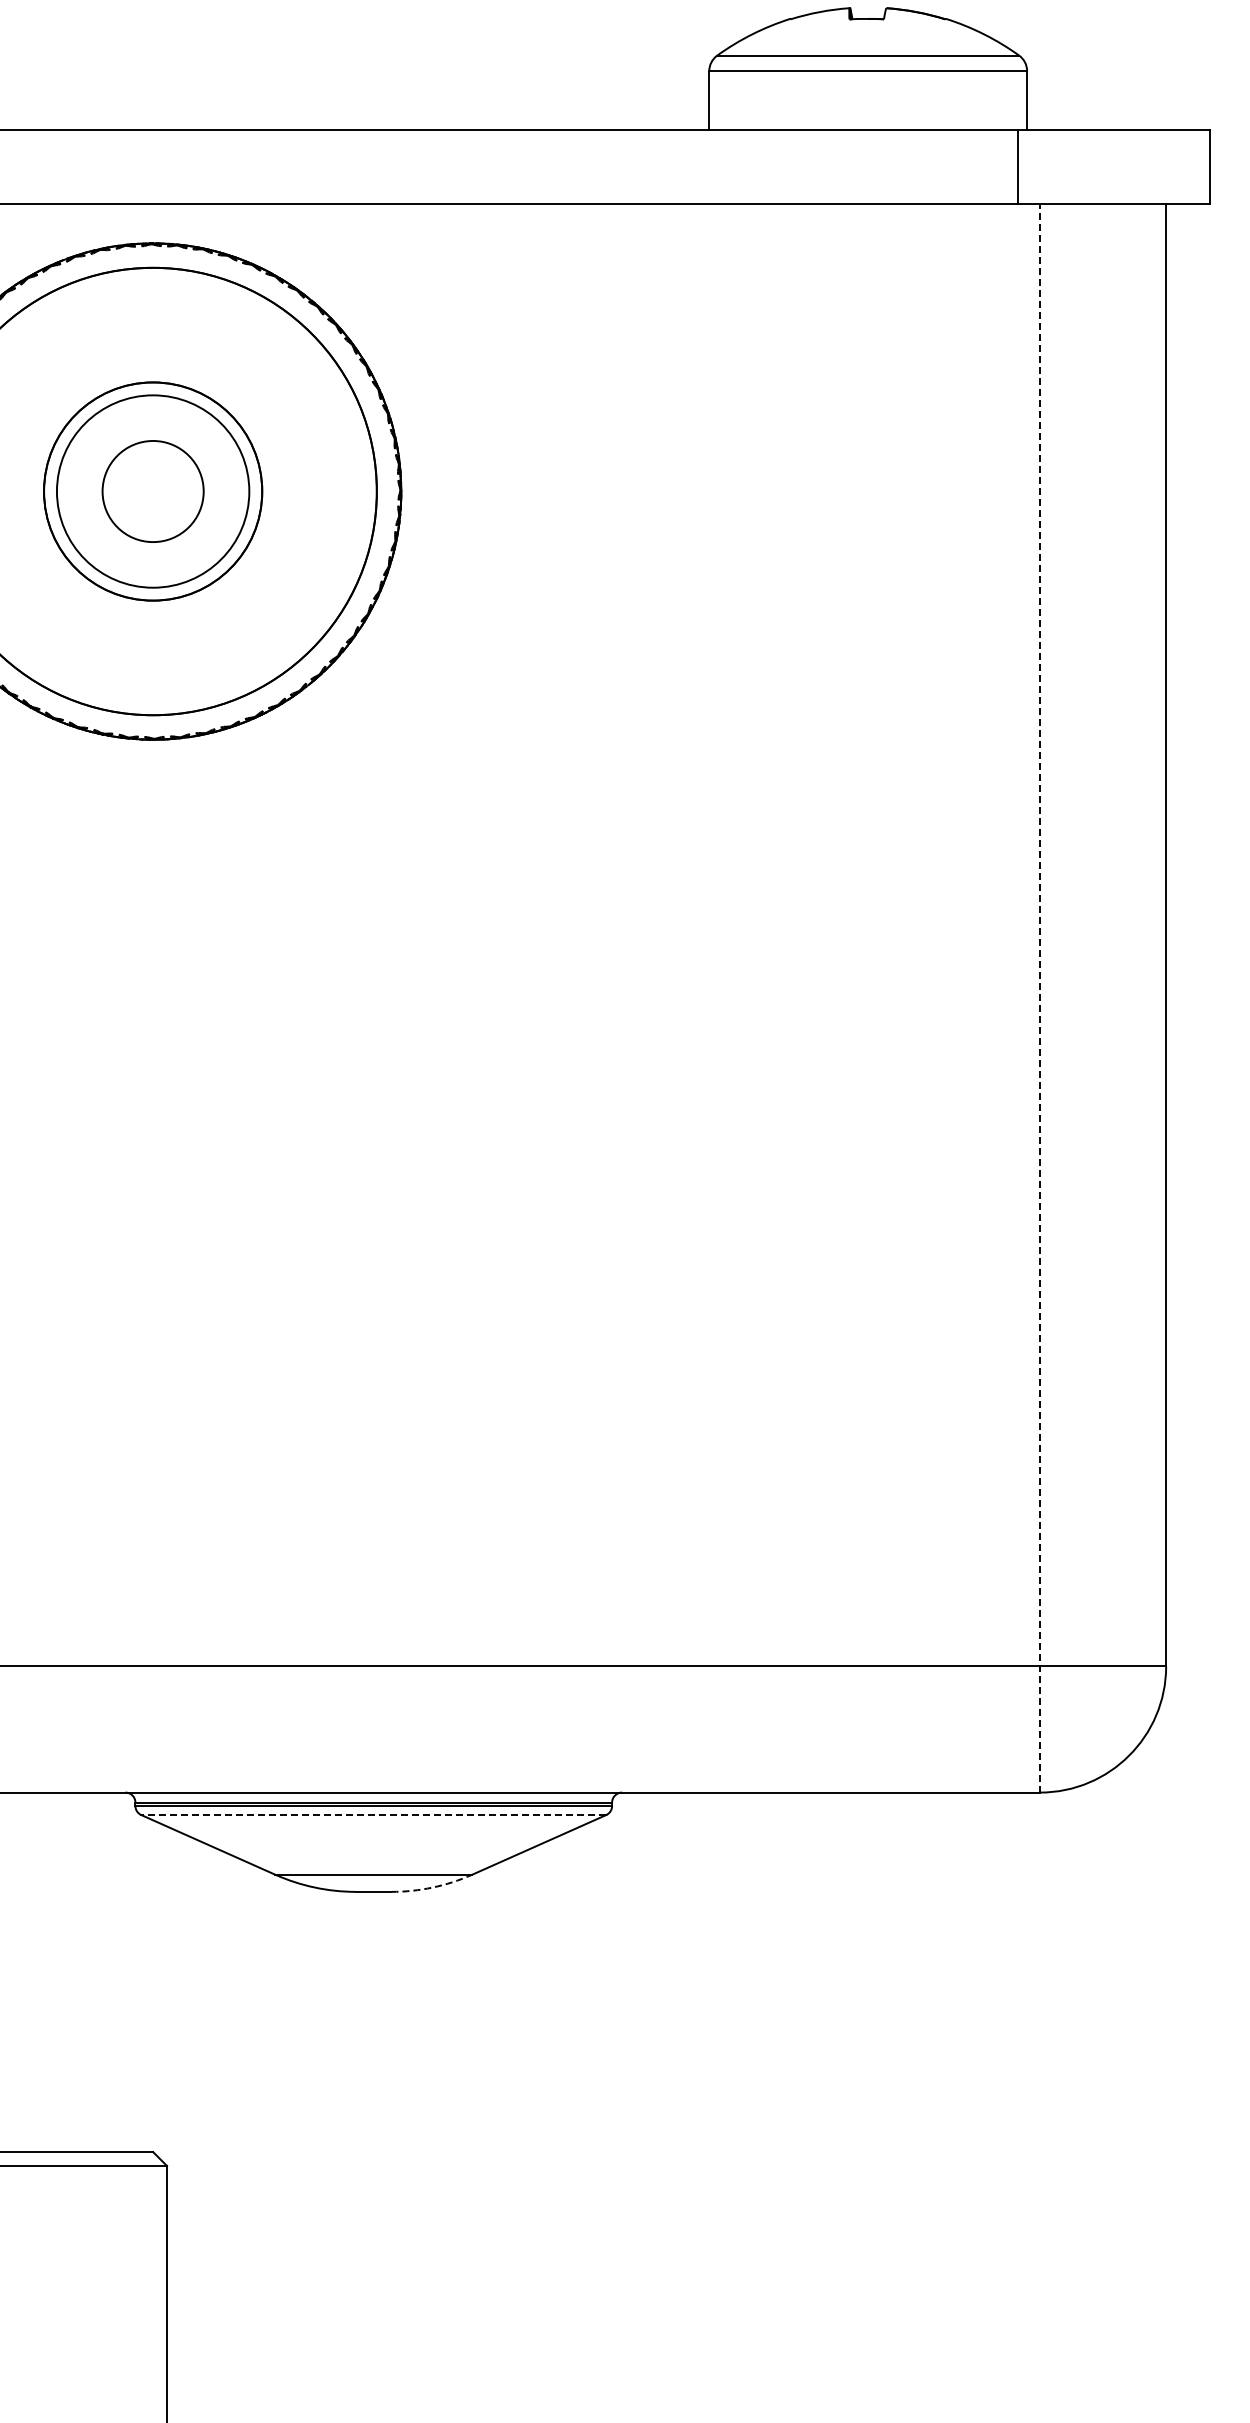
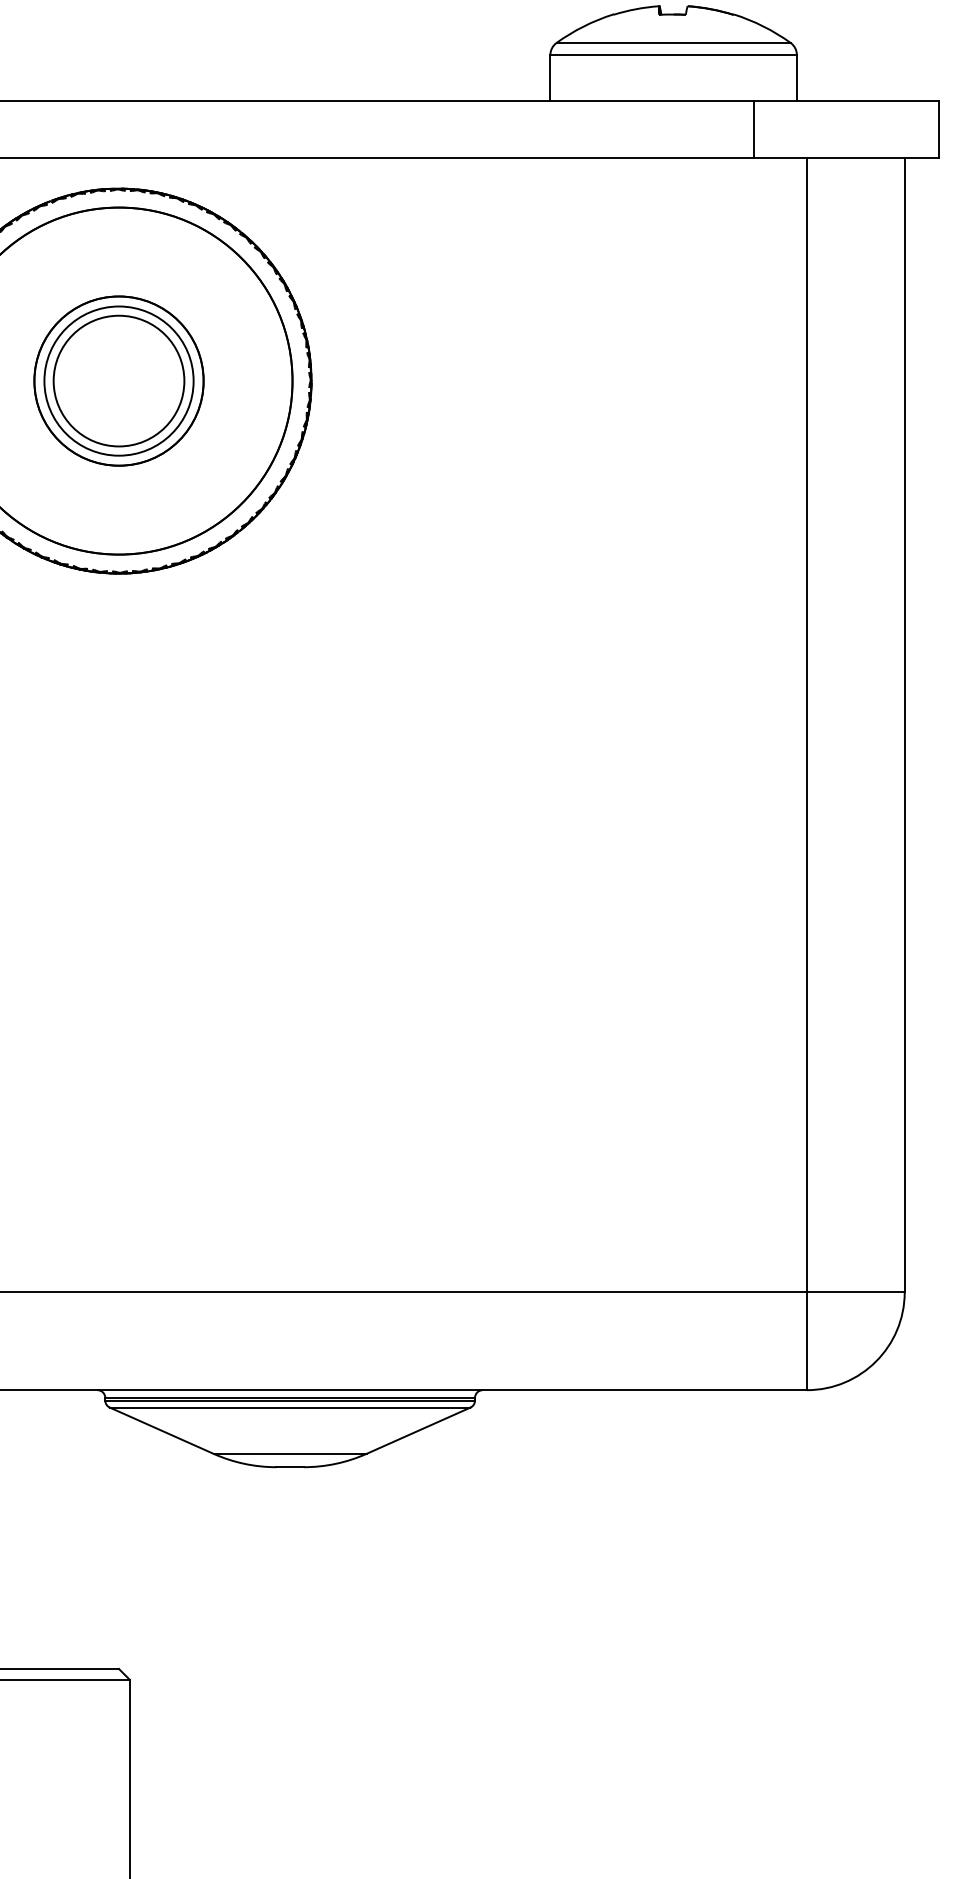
line: (1017, 166) -> (753, 128), moved
circle: (152, 491) -> (118, 381), size x1.67
line: (1040, 998) -> (807, 774), dashed -> solid
line: (373, 1815) -> (289, 1407), dashed -> solid
arc: (432, 1887) -> (335, 1463), dashed -> solid

